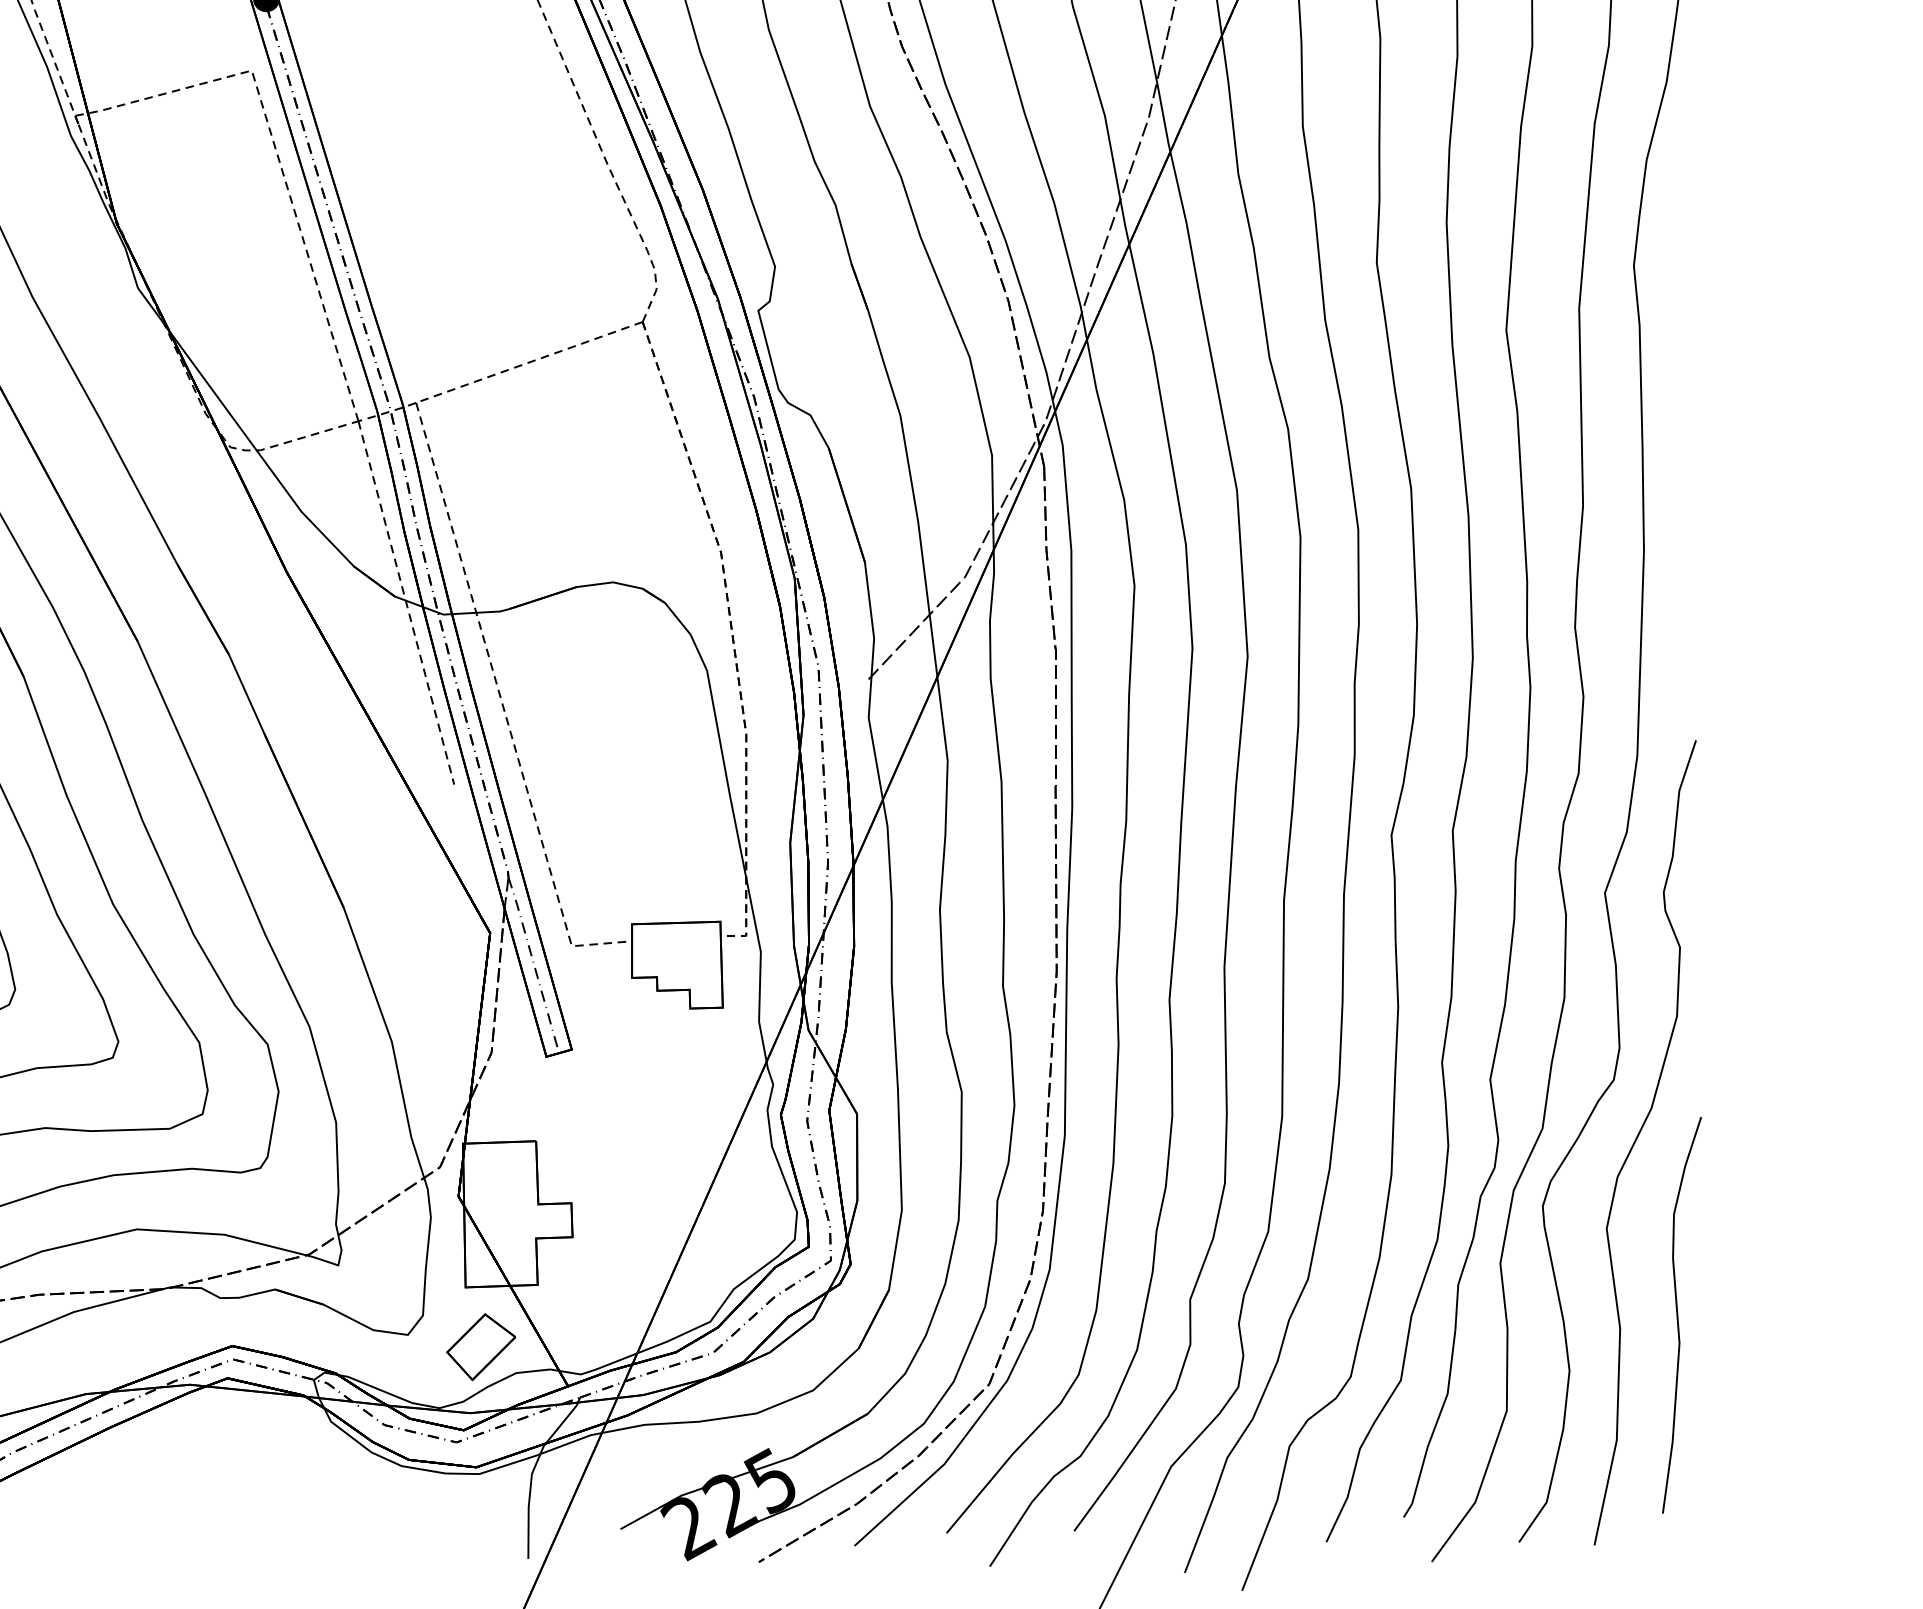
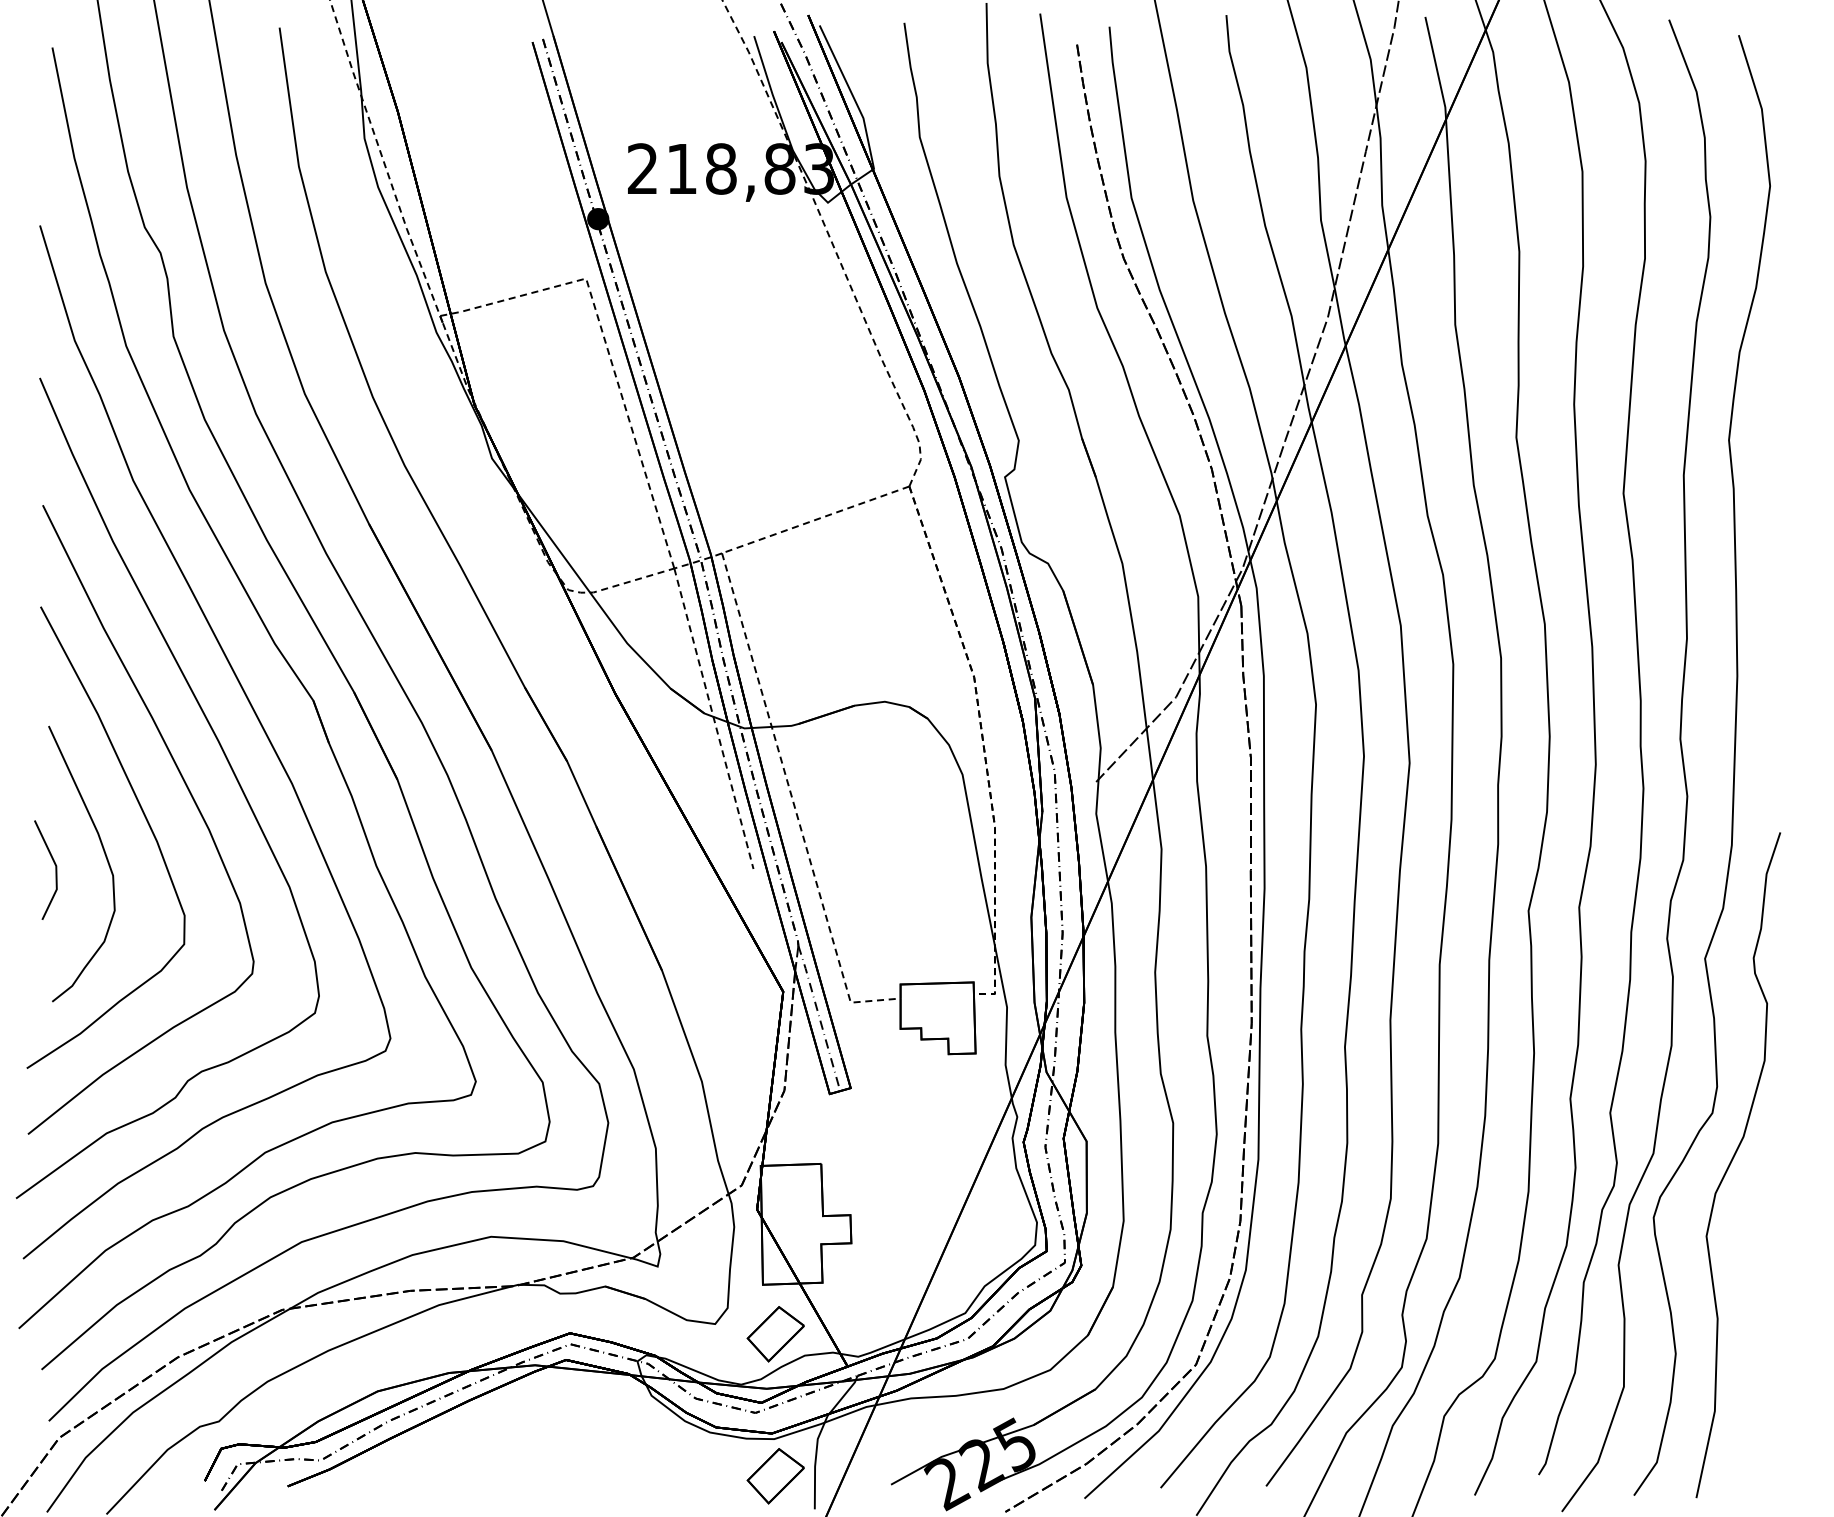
curve: (1678, 1314) -> (1765, 1307), removed
part: (480, 1519) -> (775, 1476), added

